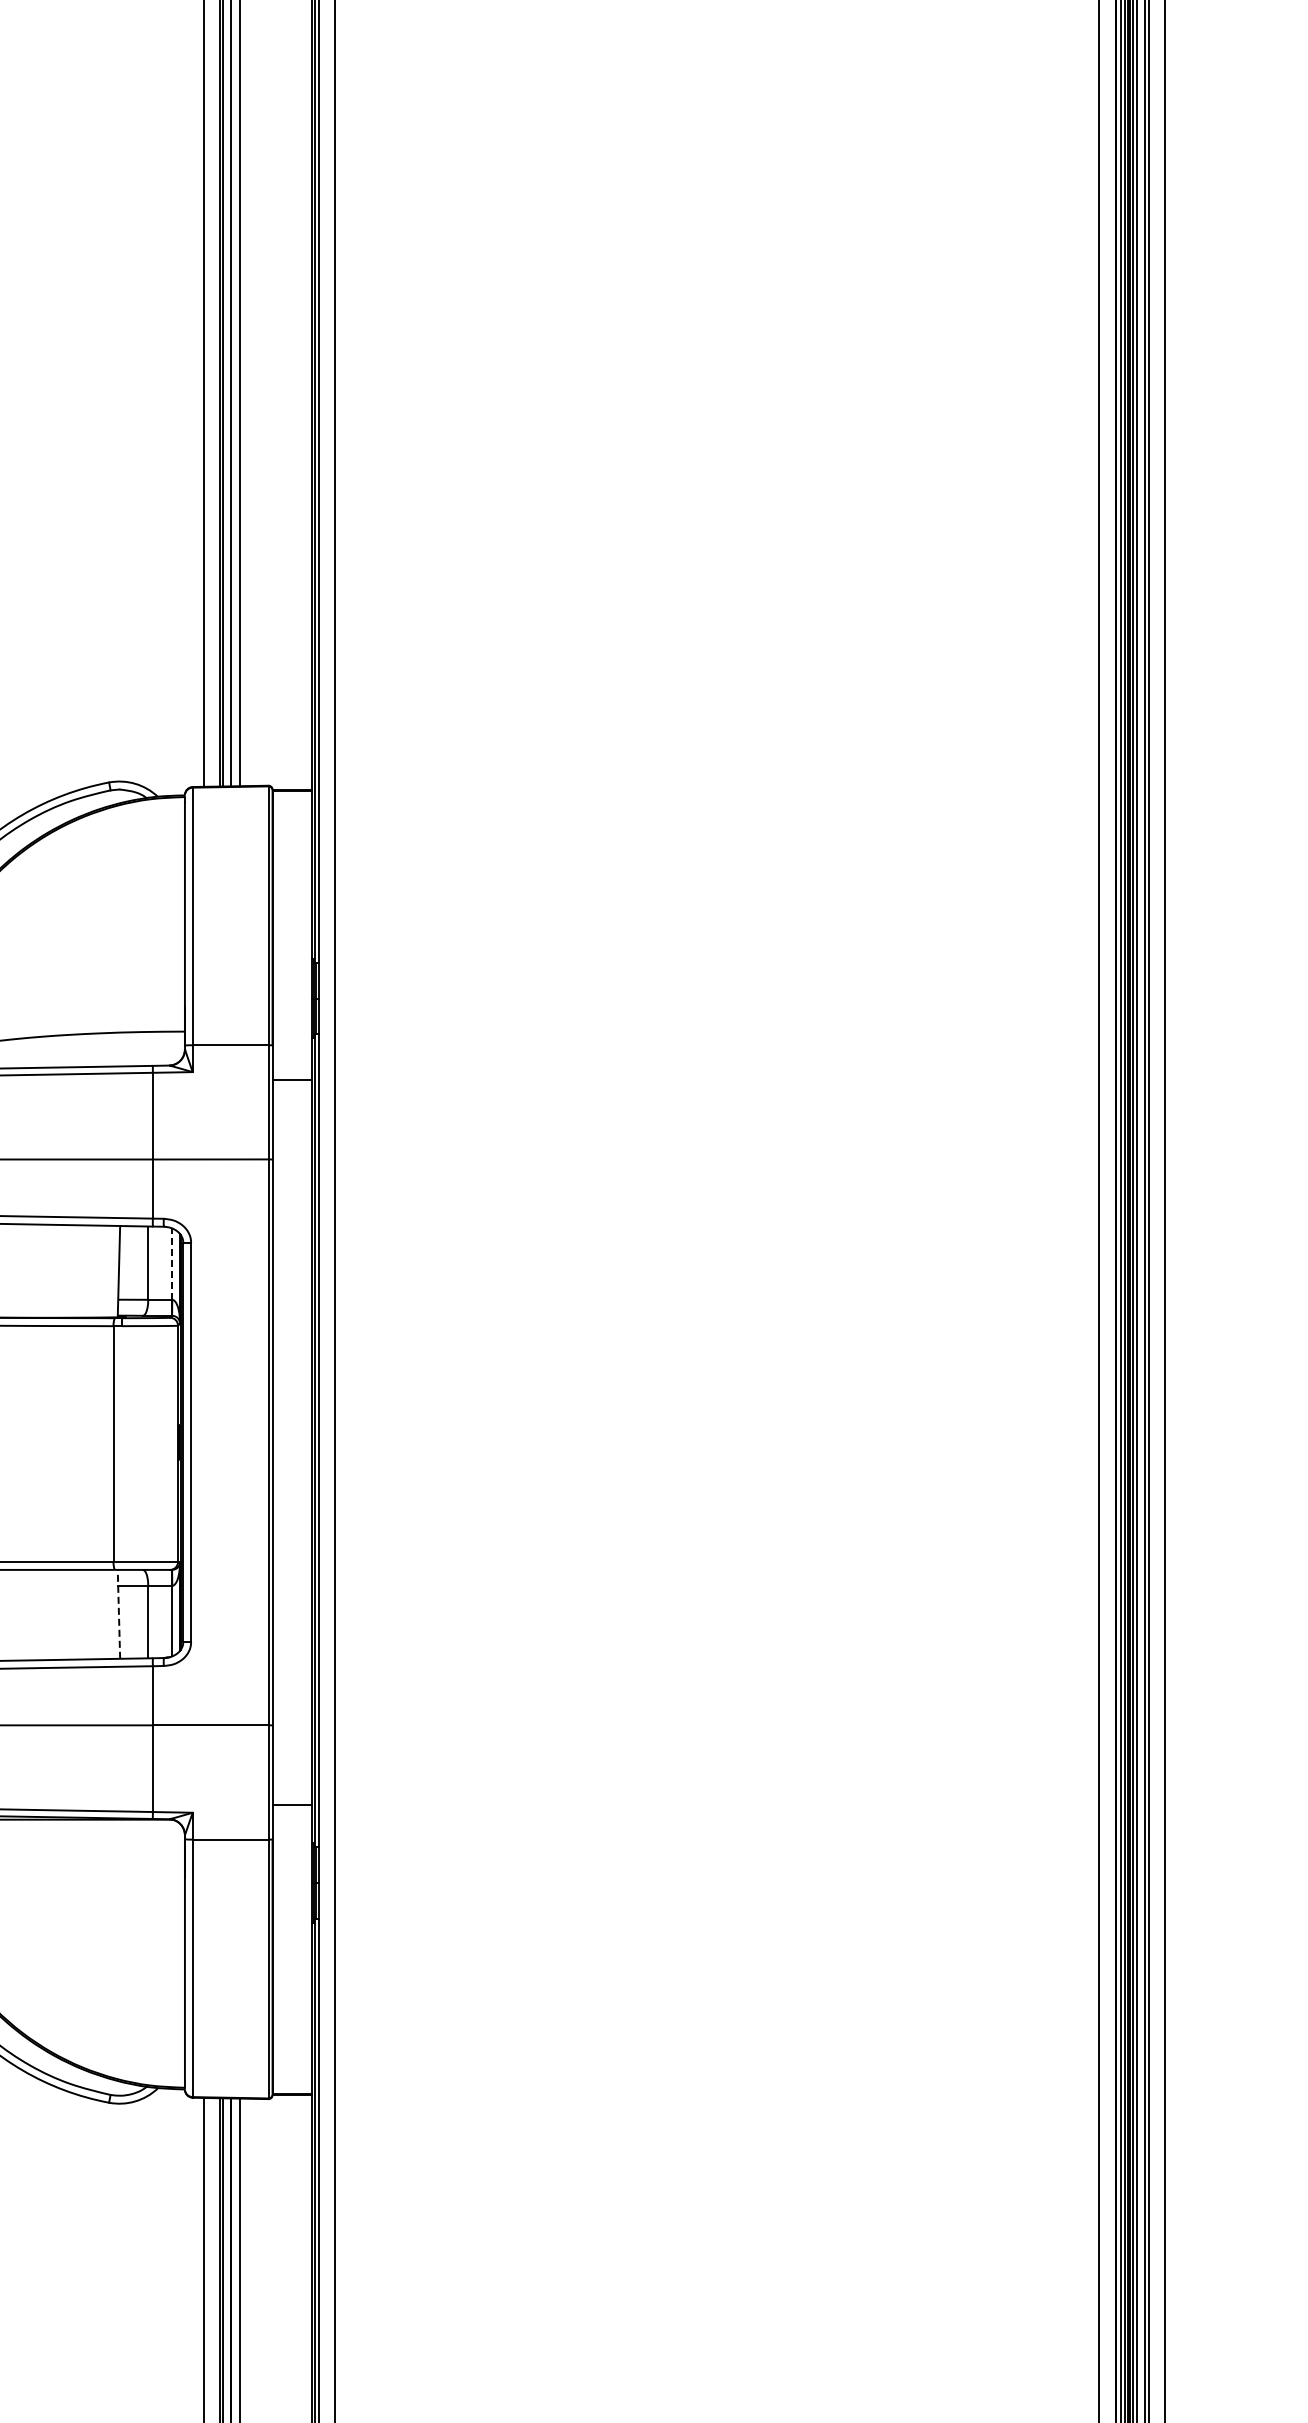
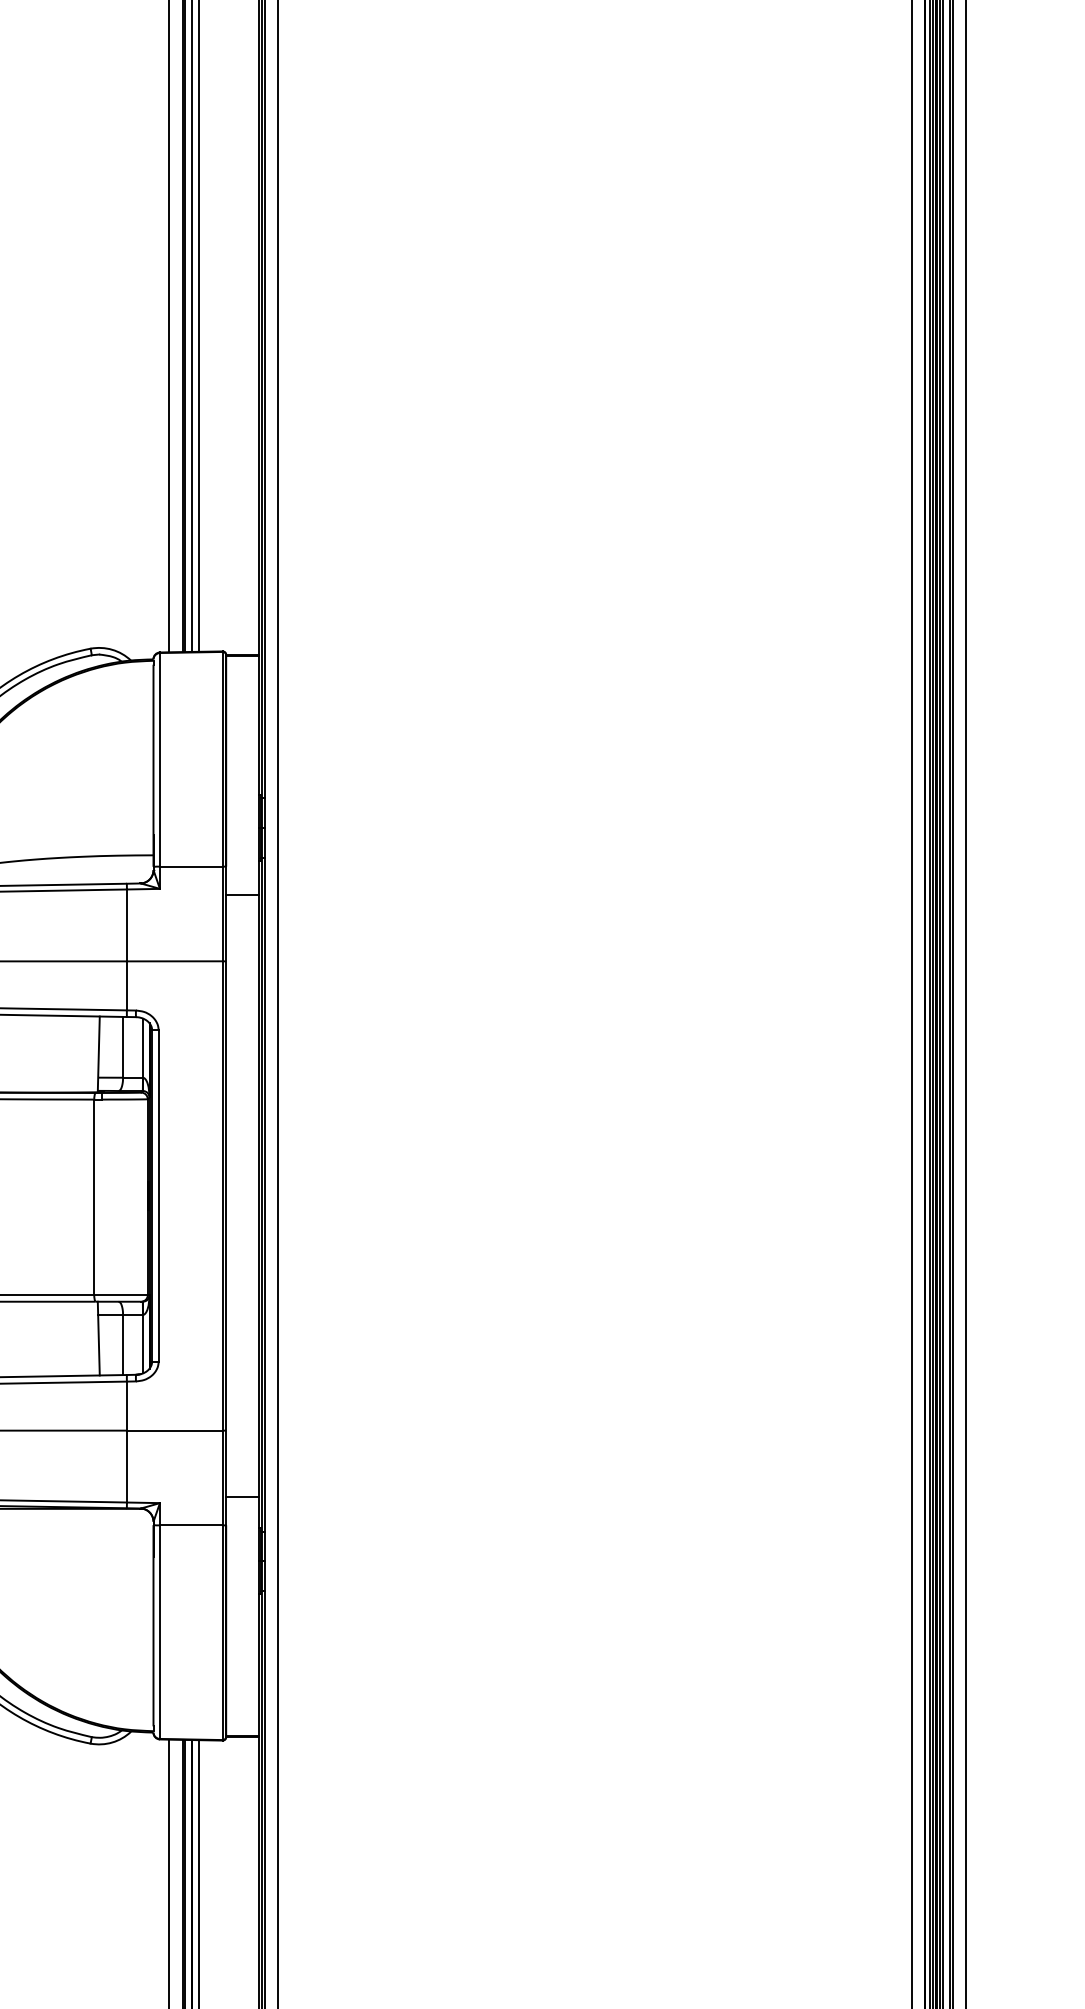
line: (172, 1264) -> (143, 1048), dashed -> solid
line: (118, 1613) -> (98, 1337), dashed -> solid

